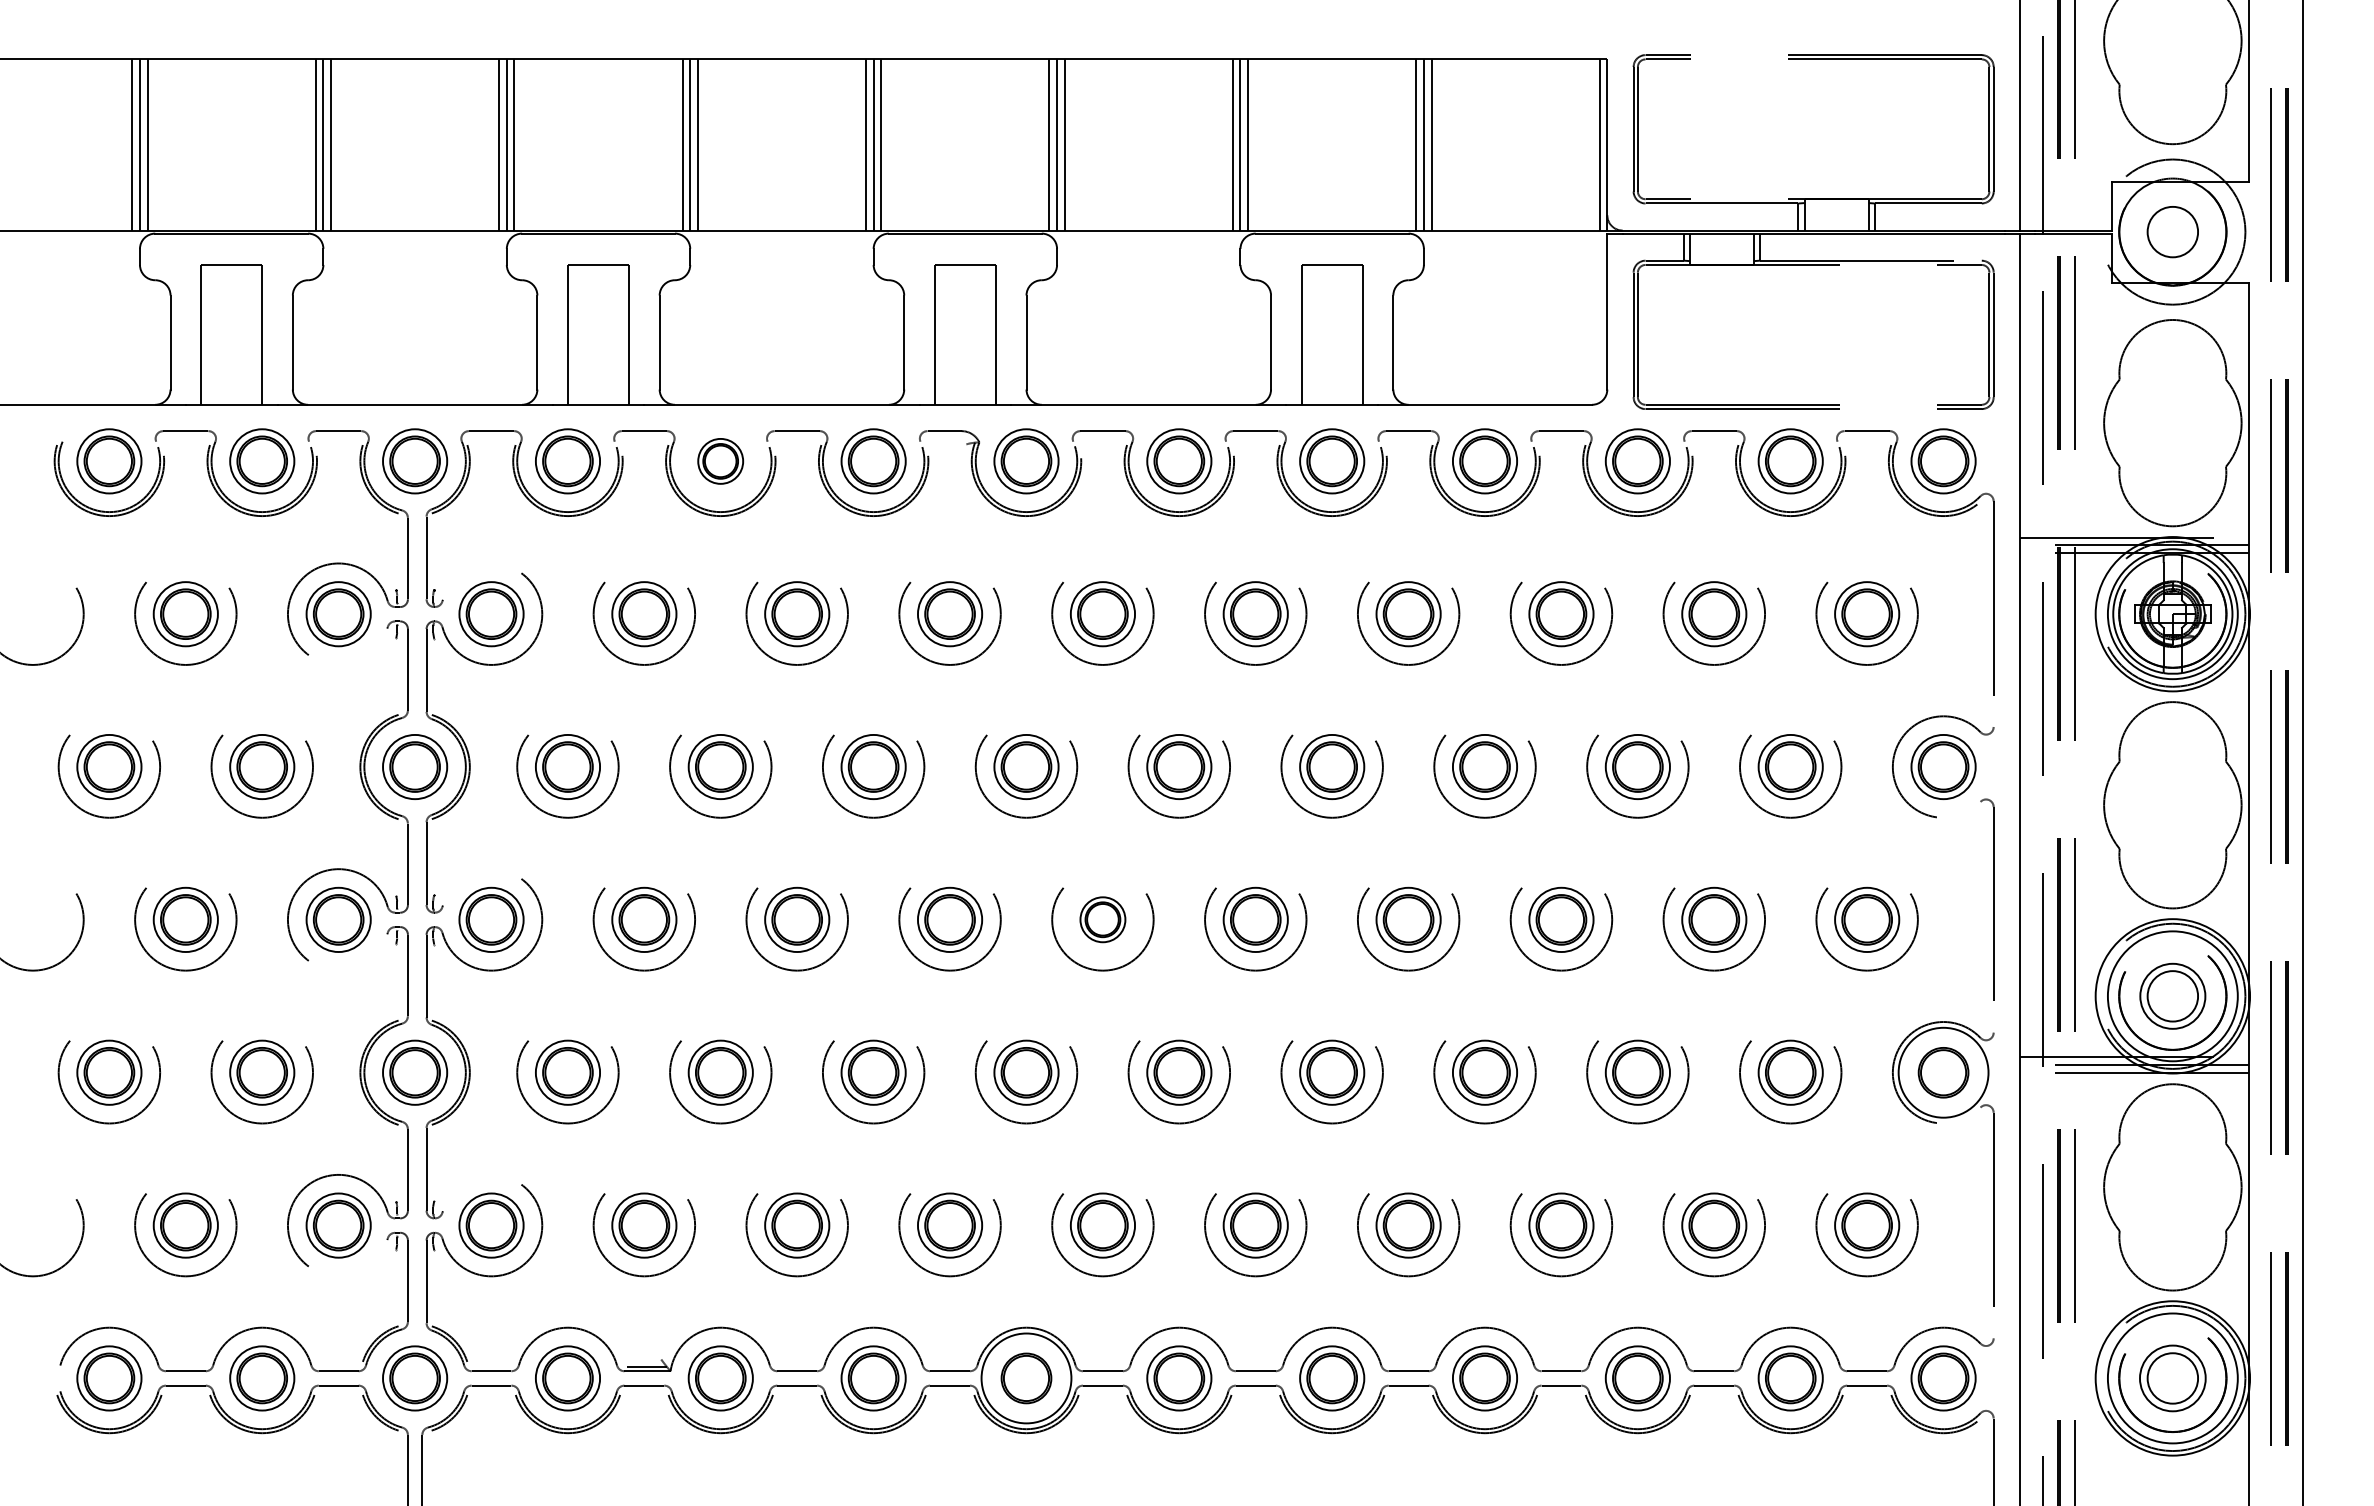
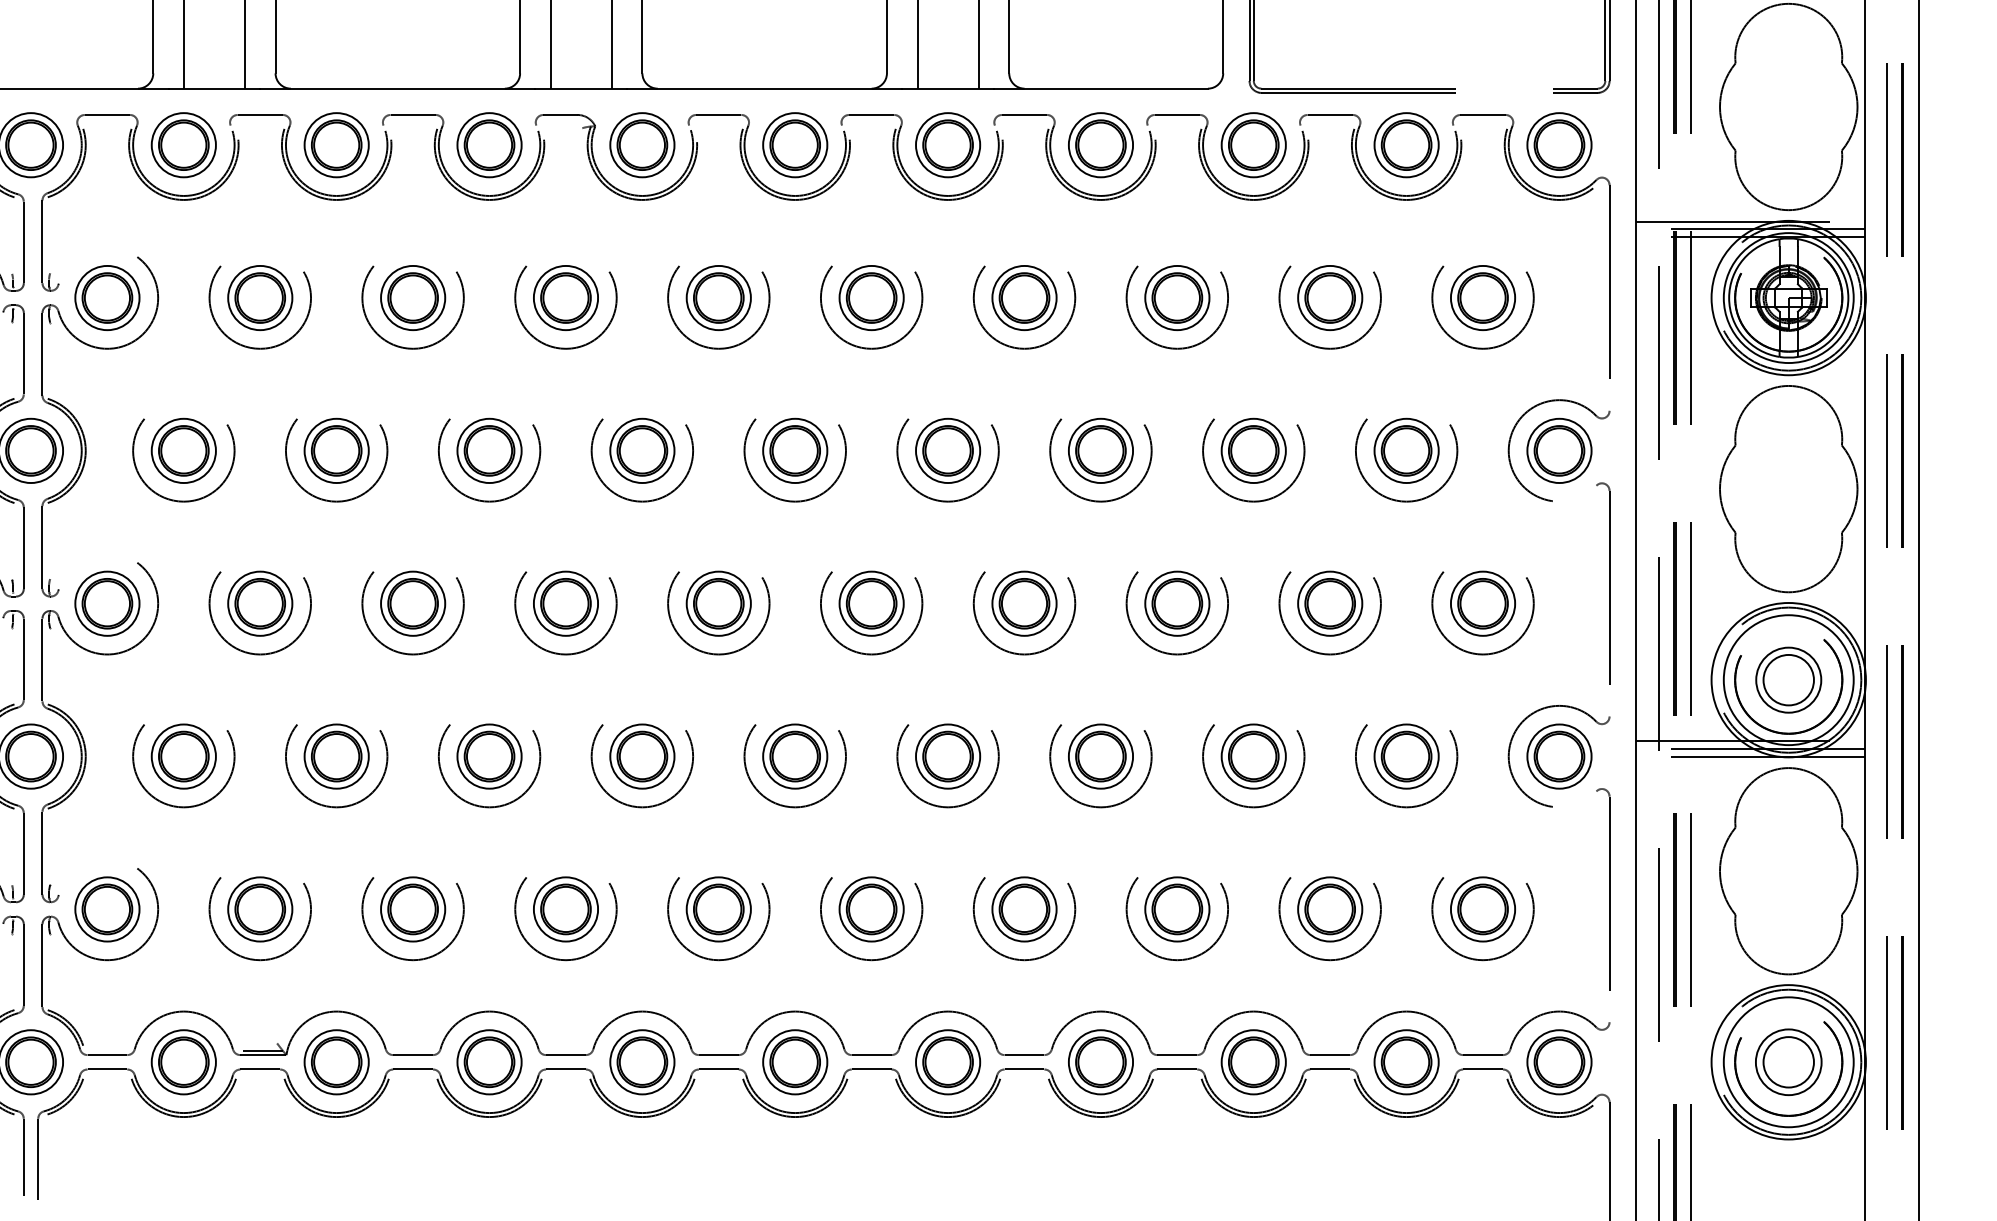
part: (720, 461) -> (336, 145), size x1.43
part: (1102, 919) -> (718, 603), size x1.43
circle: (1943, 1072) -> (1559, 756), size x0.71
circle: (1026, 1378) -> (642, 1062), size x0.71

